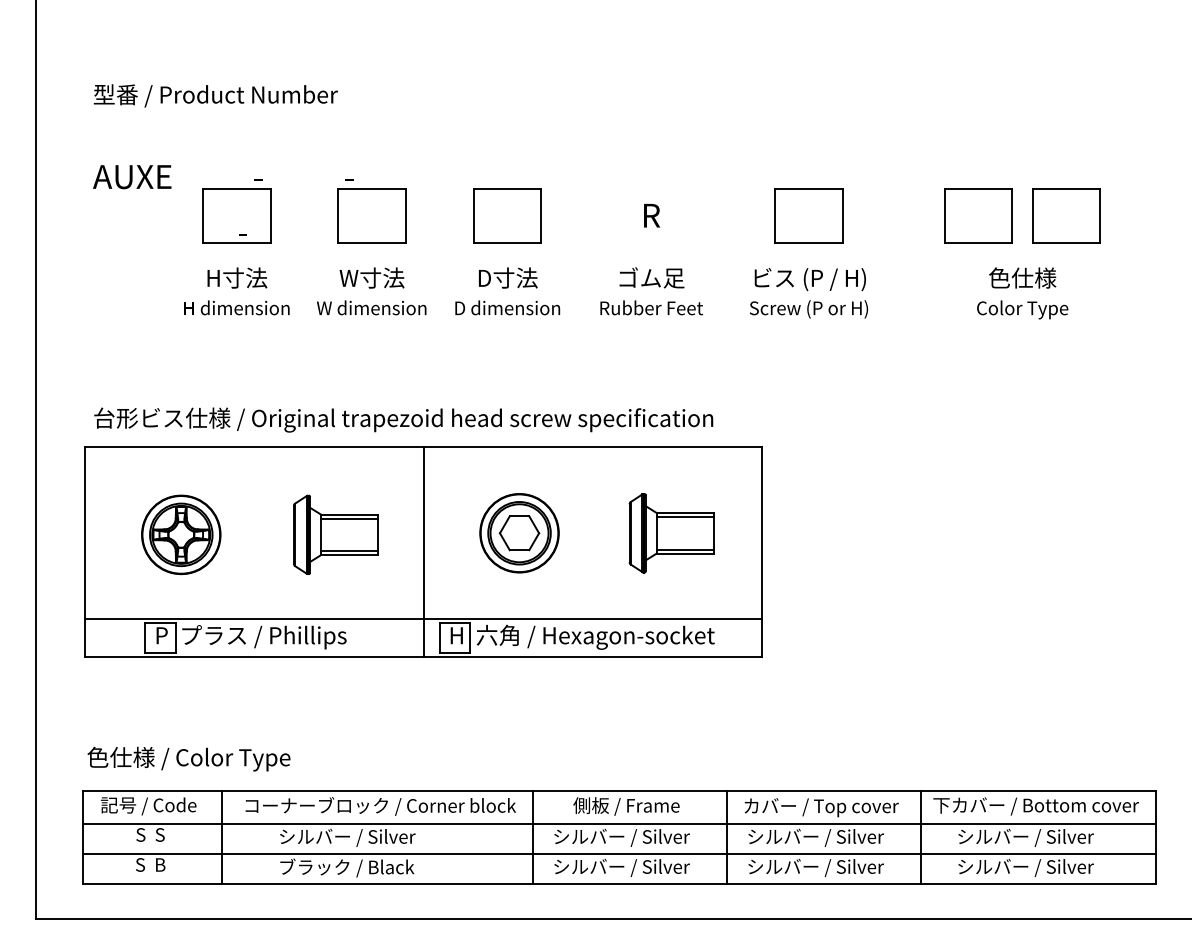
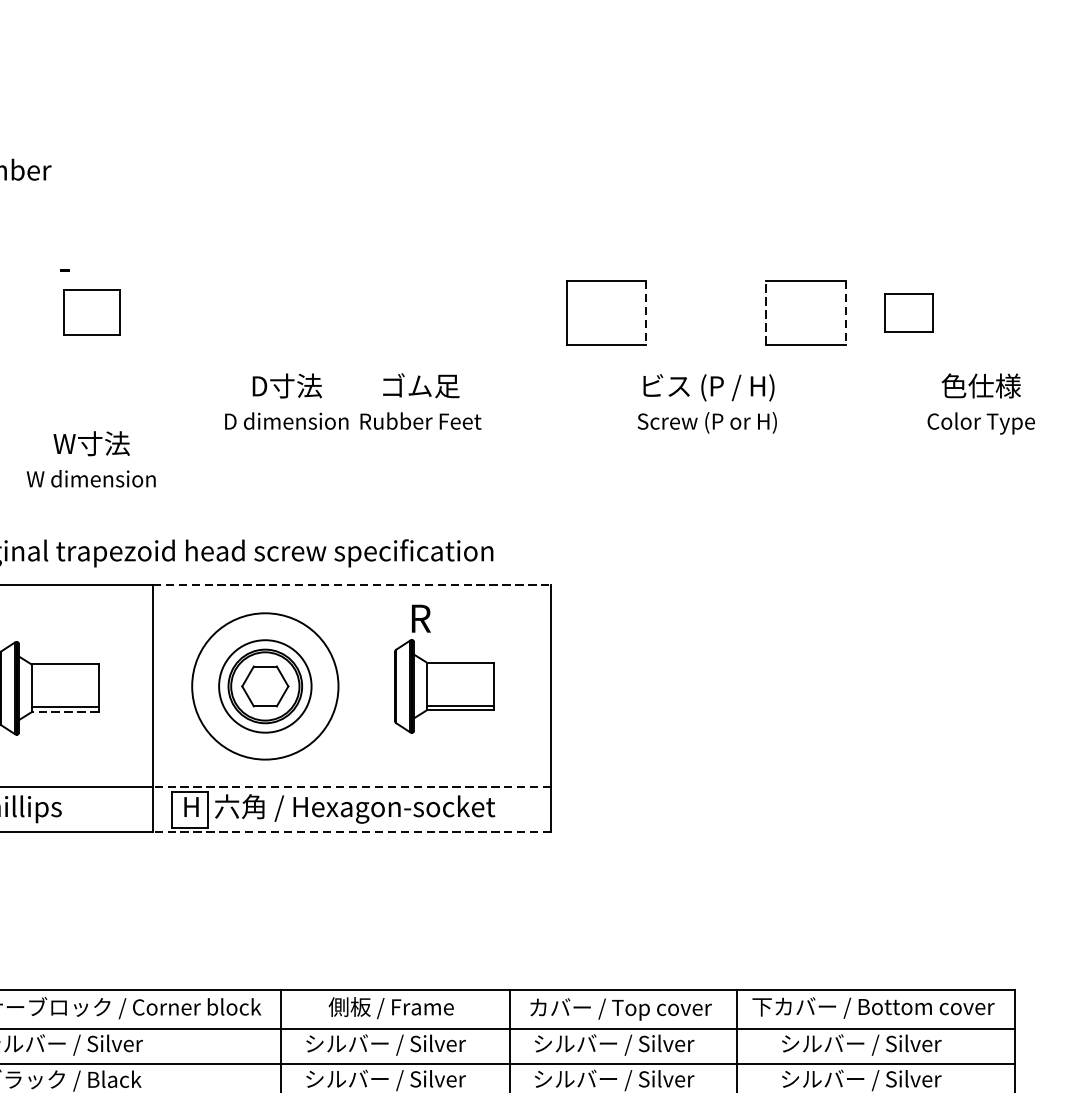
part: (371, 215) -> (91, 312), size x0.7
part: (507, 215) -> (251, 312), removed
text: (652, 215) -> (421, 618), moved
line: (944, 215) -> (765, 312), solid -> dashed
part: (1066, 215) -> (909, 312), size x0.6
line: (843, 216) -> (646, 313), solid -> dashed
line: (1012, 216) -> (845, 313), solid -> dashed
text: (371, 291) -> (91, 459), moved
text: (507, 291) -> (286, 401), moved
text: (808, 293) -> (706, 404), moved
text: (1022, 293) -> (981, 404), moved
line: (593, 447) -> (352, 585), solid -> dashed
line: (684, 517) -> (459, 667), removed
line: (348, 518) -> (63, 669), removed
circle: (519, 533) -> (265, 686), size x1.6
line: (348, 555) -> (63, 712), solid -> dashed
line: (592, 618) -> (351, 786), solid -> dashed
line: (592, 657) -> (351, 832), solid -> dashed

